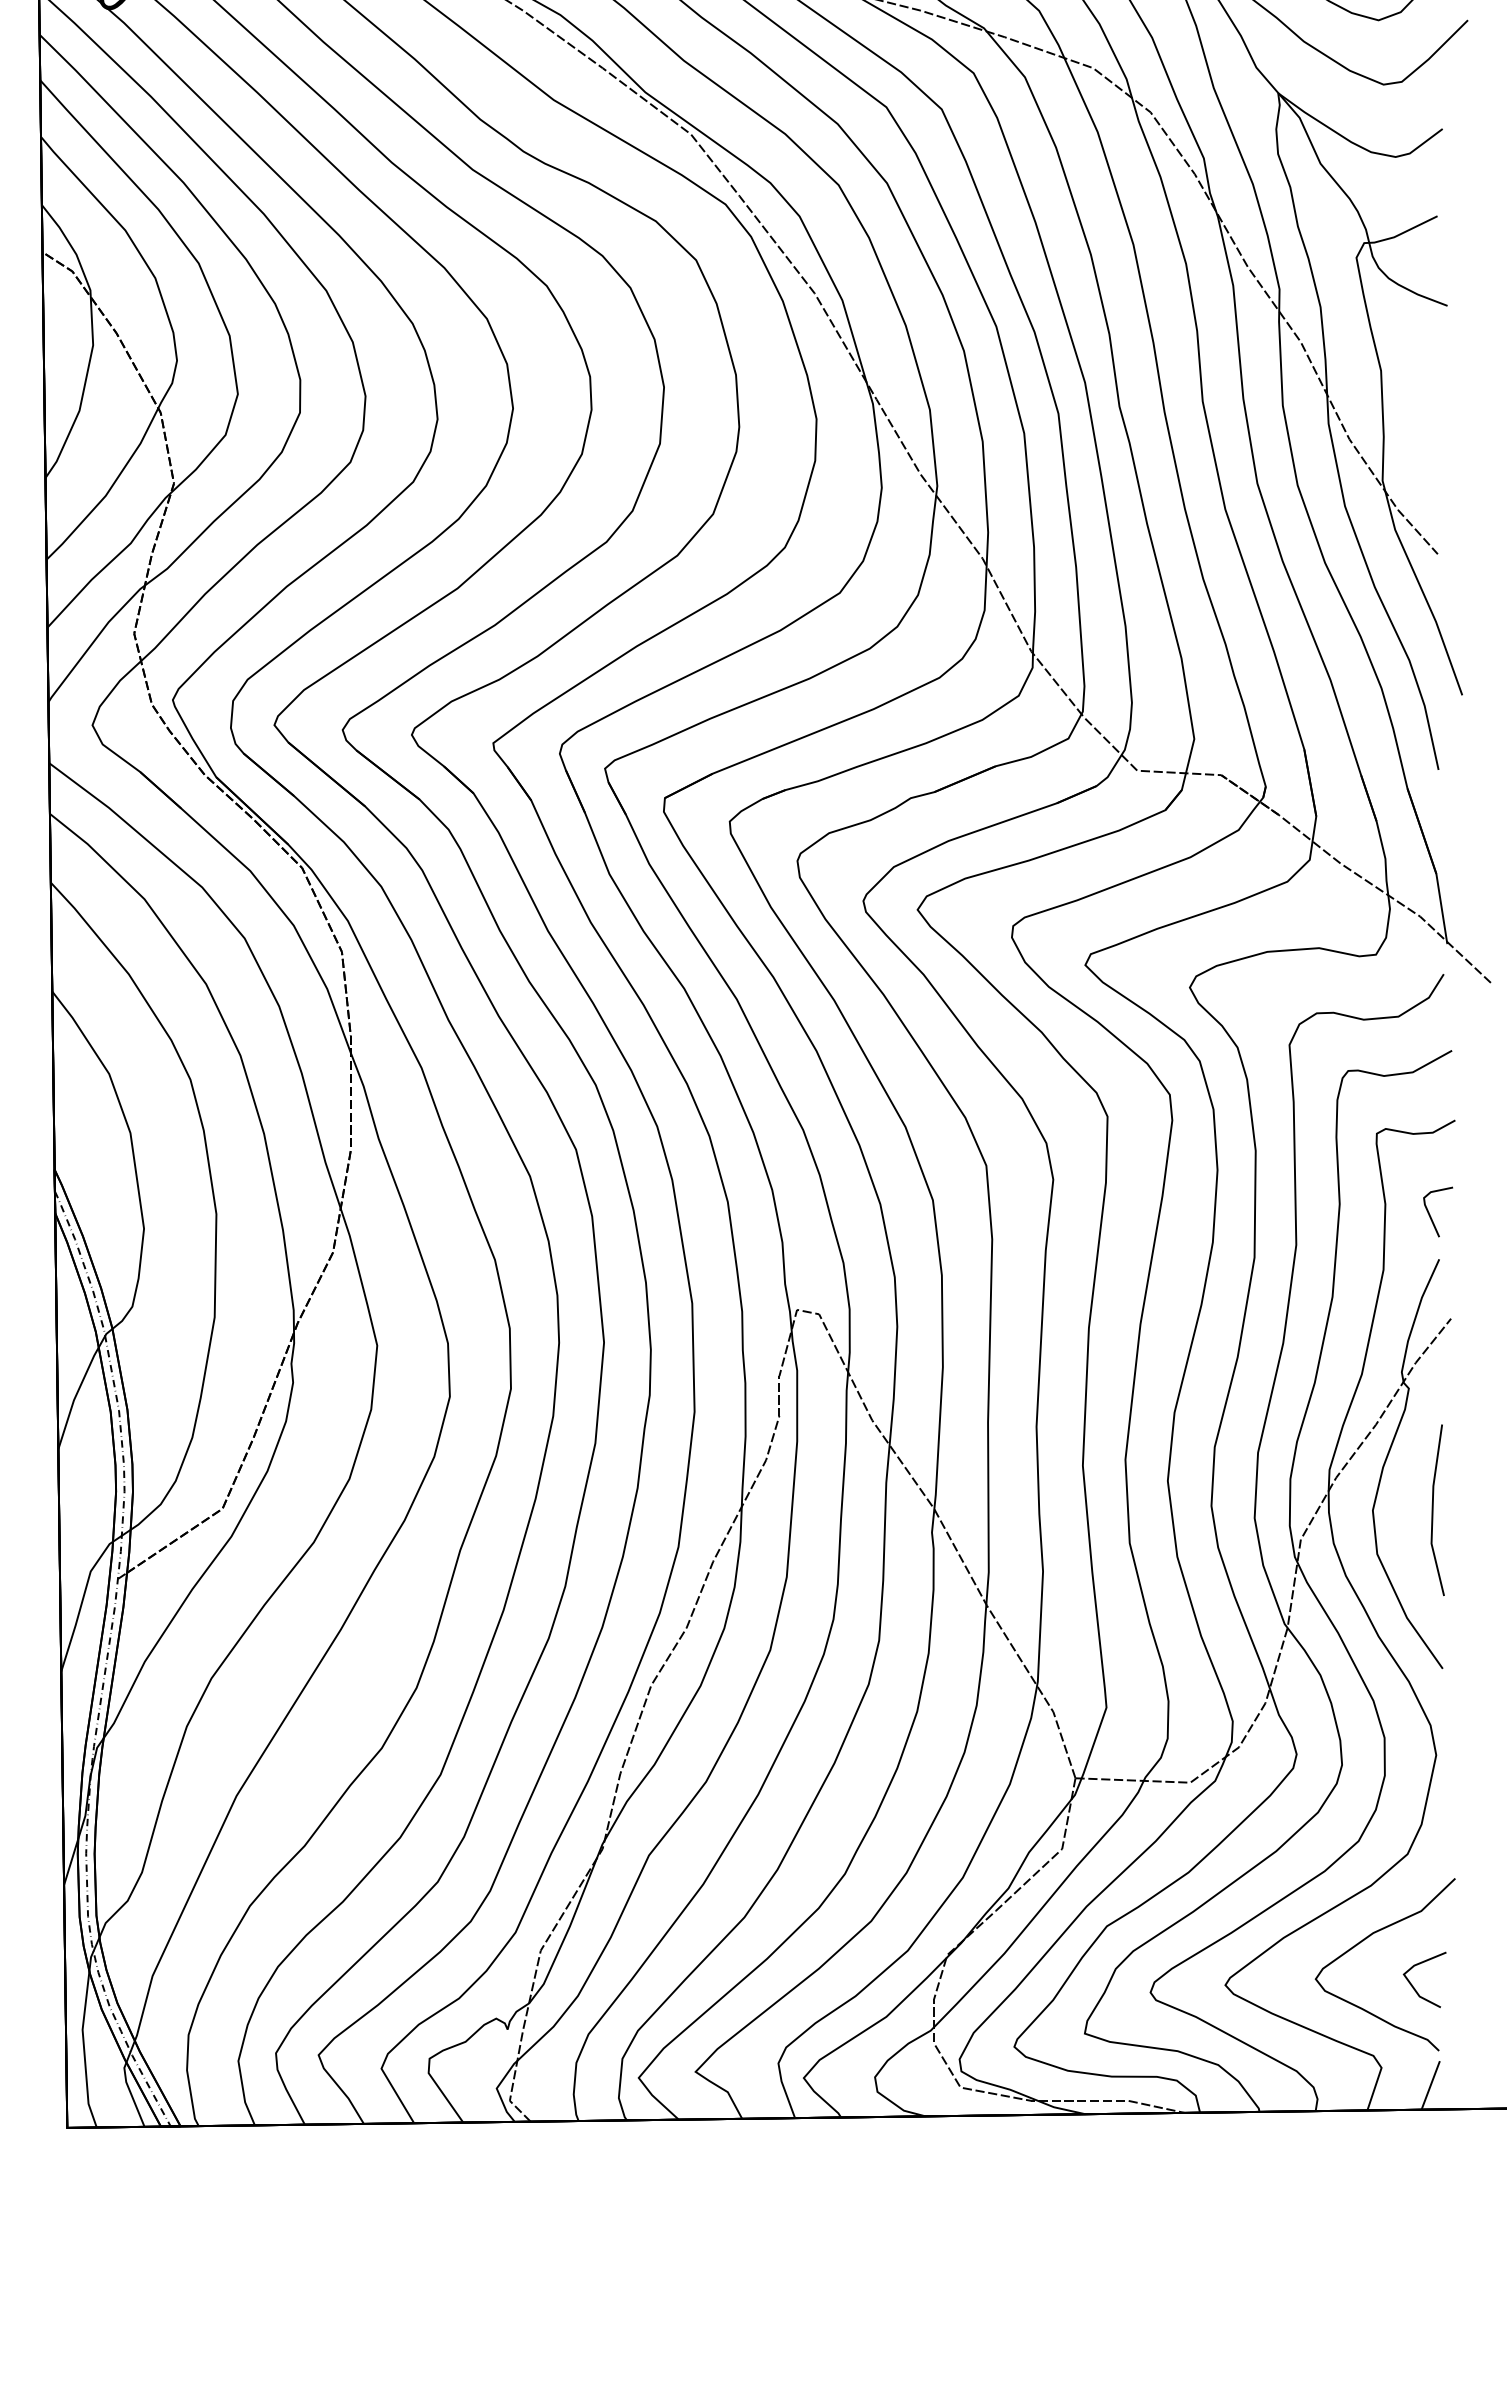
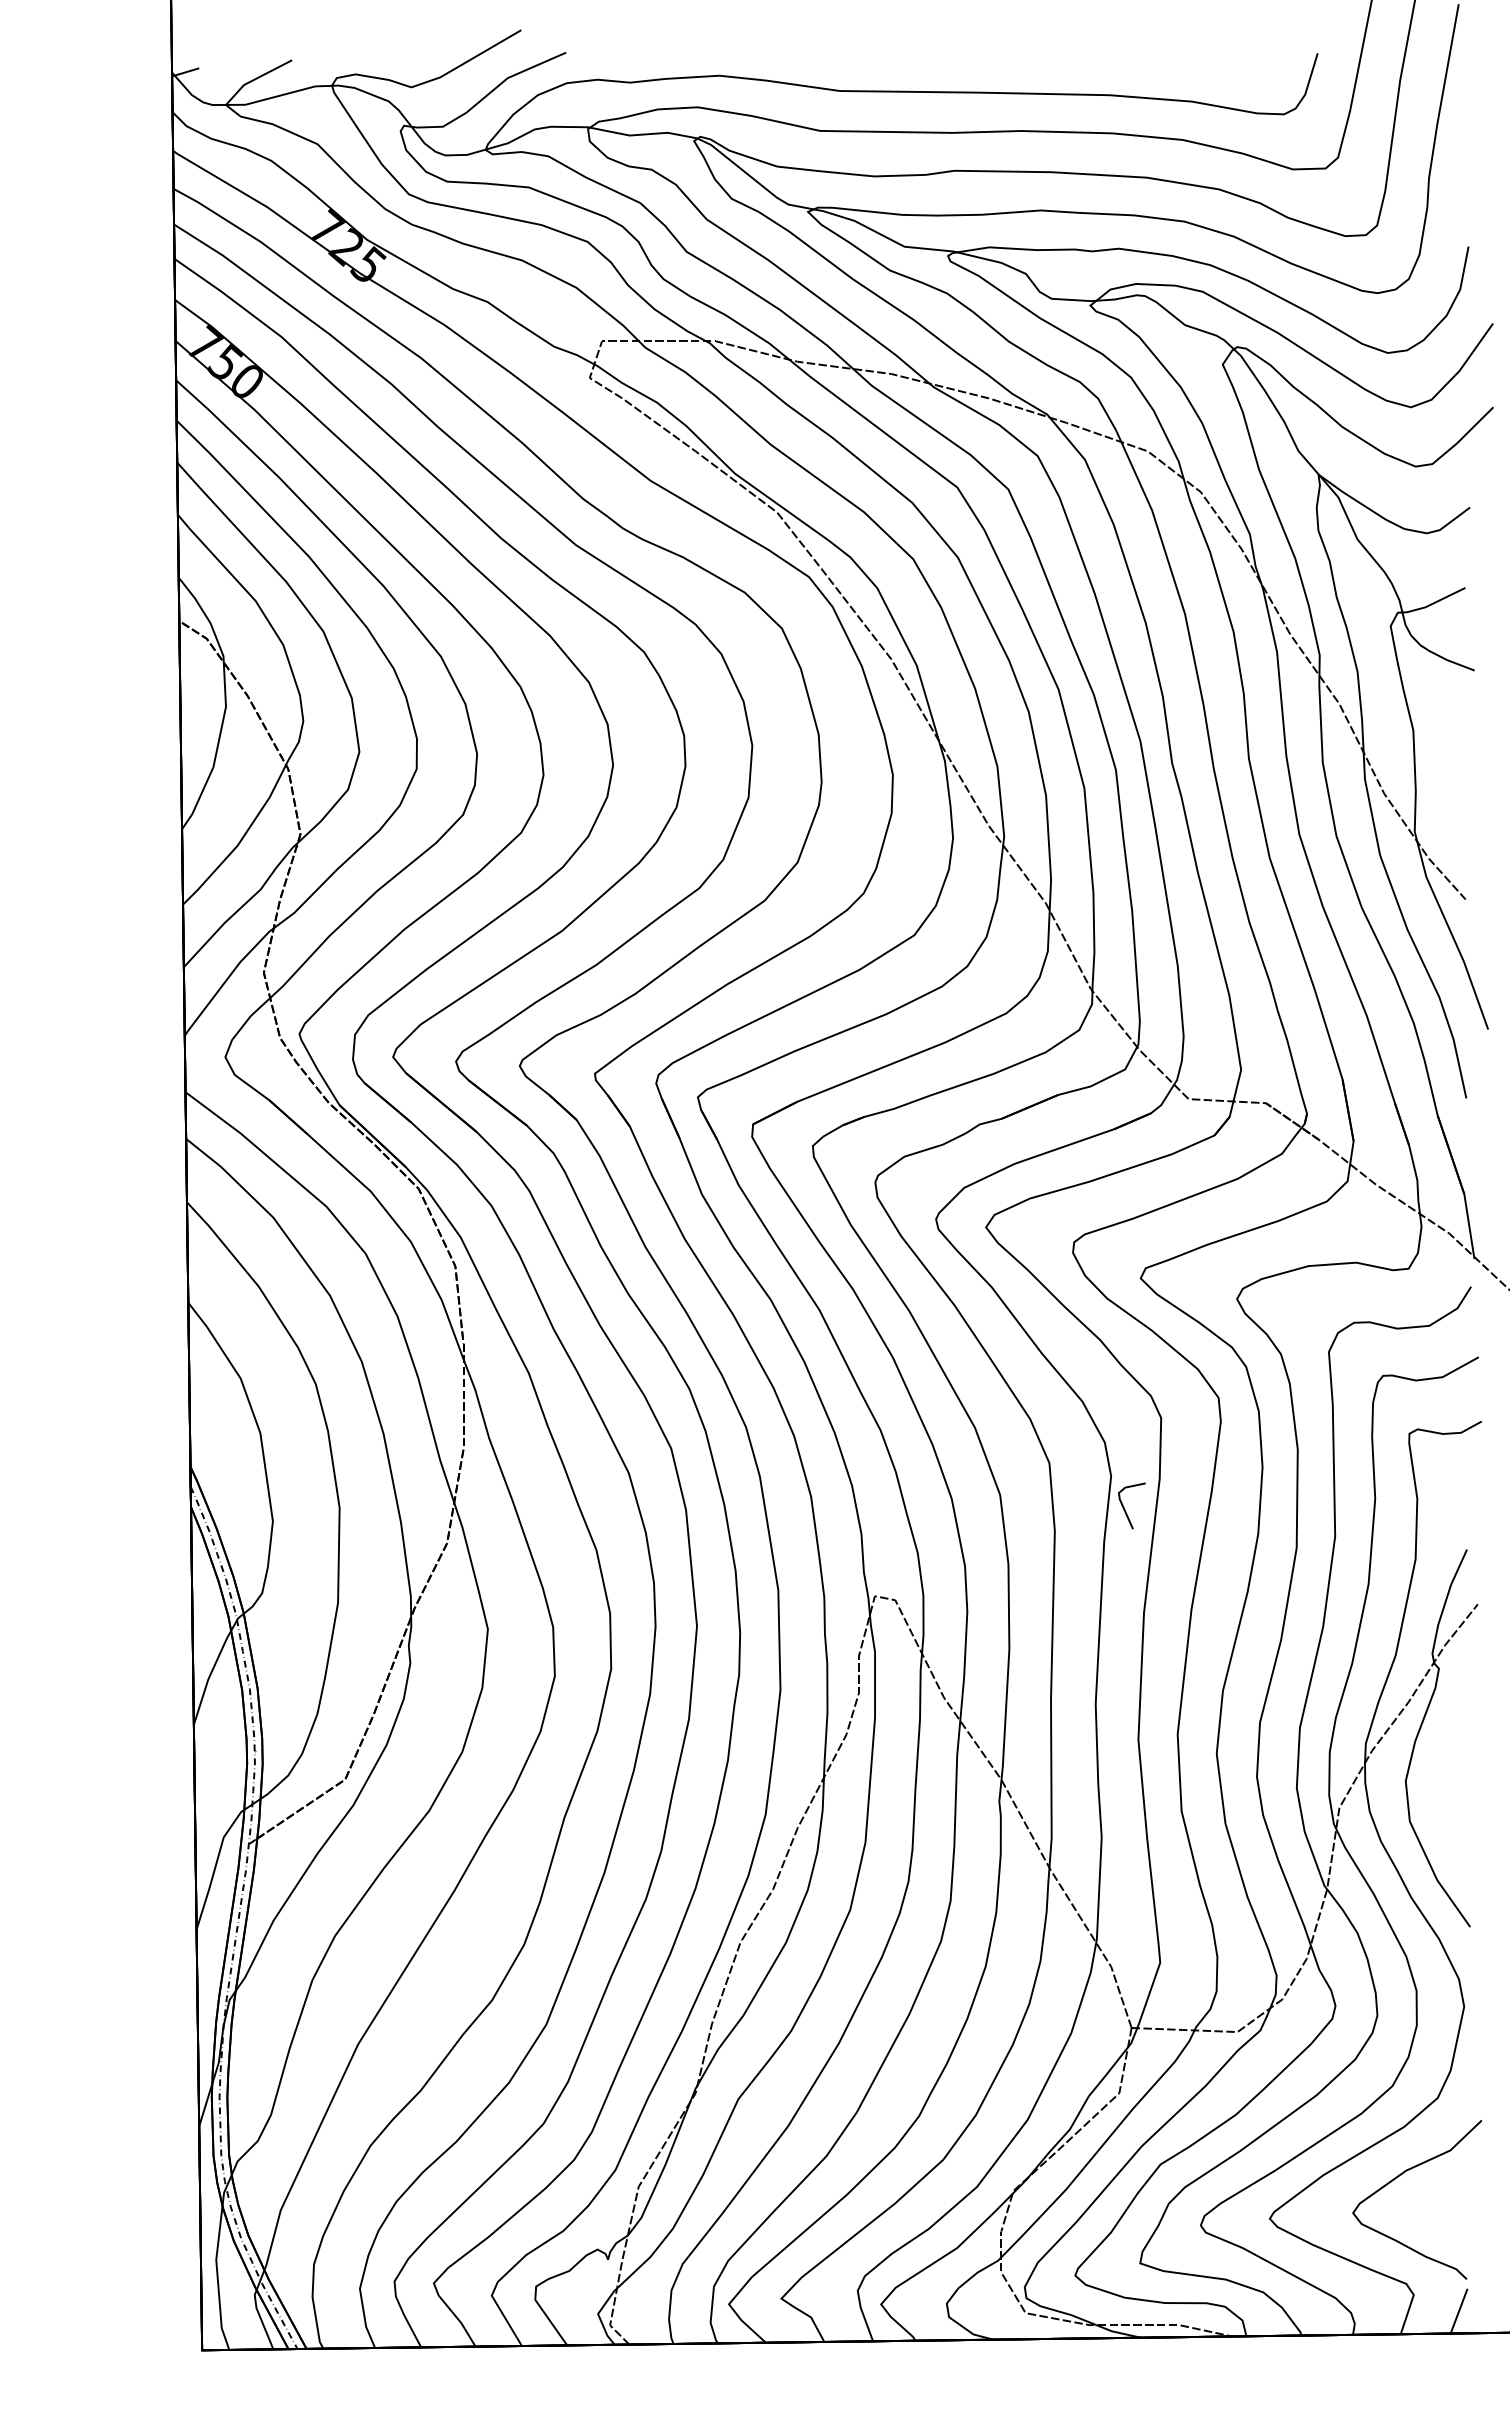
line: (1431, 1215) -> (1125, 1509), moved
line: (1433, 1509) -> (1461, 1780), removed
line: (1413, 1986) -> (1443, 2219), removed

